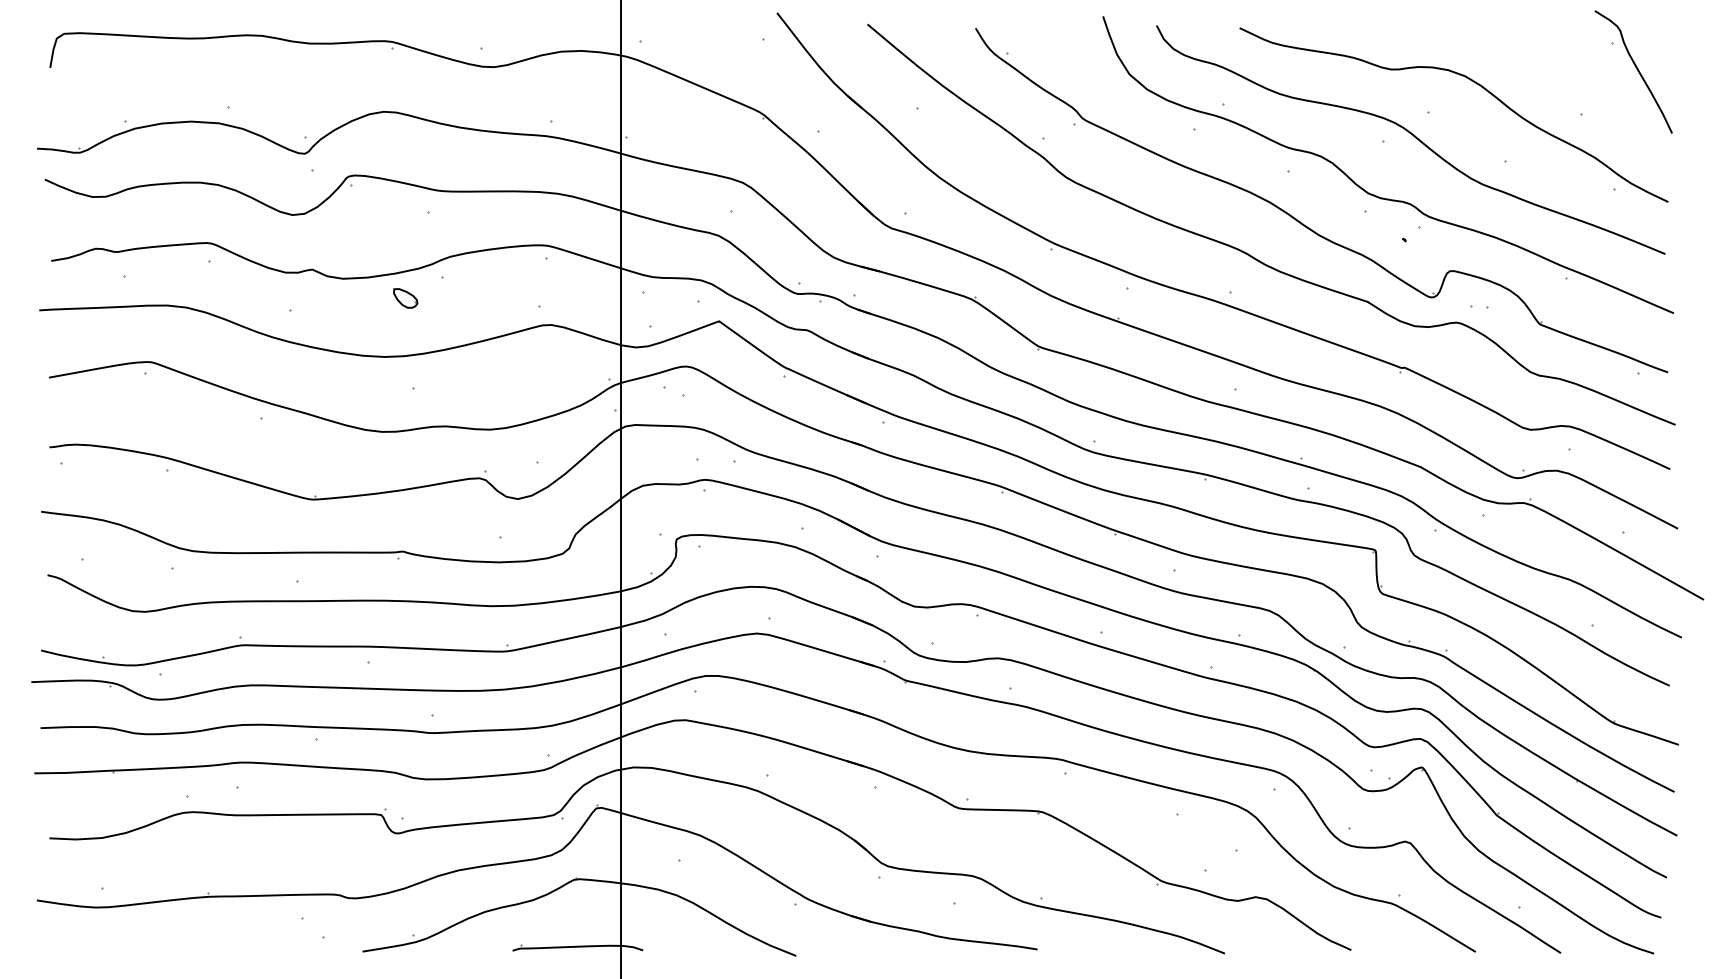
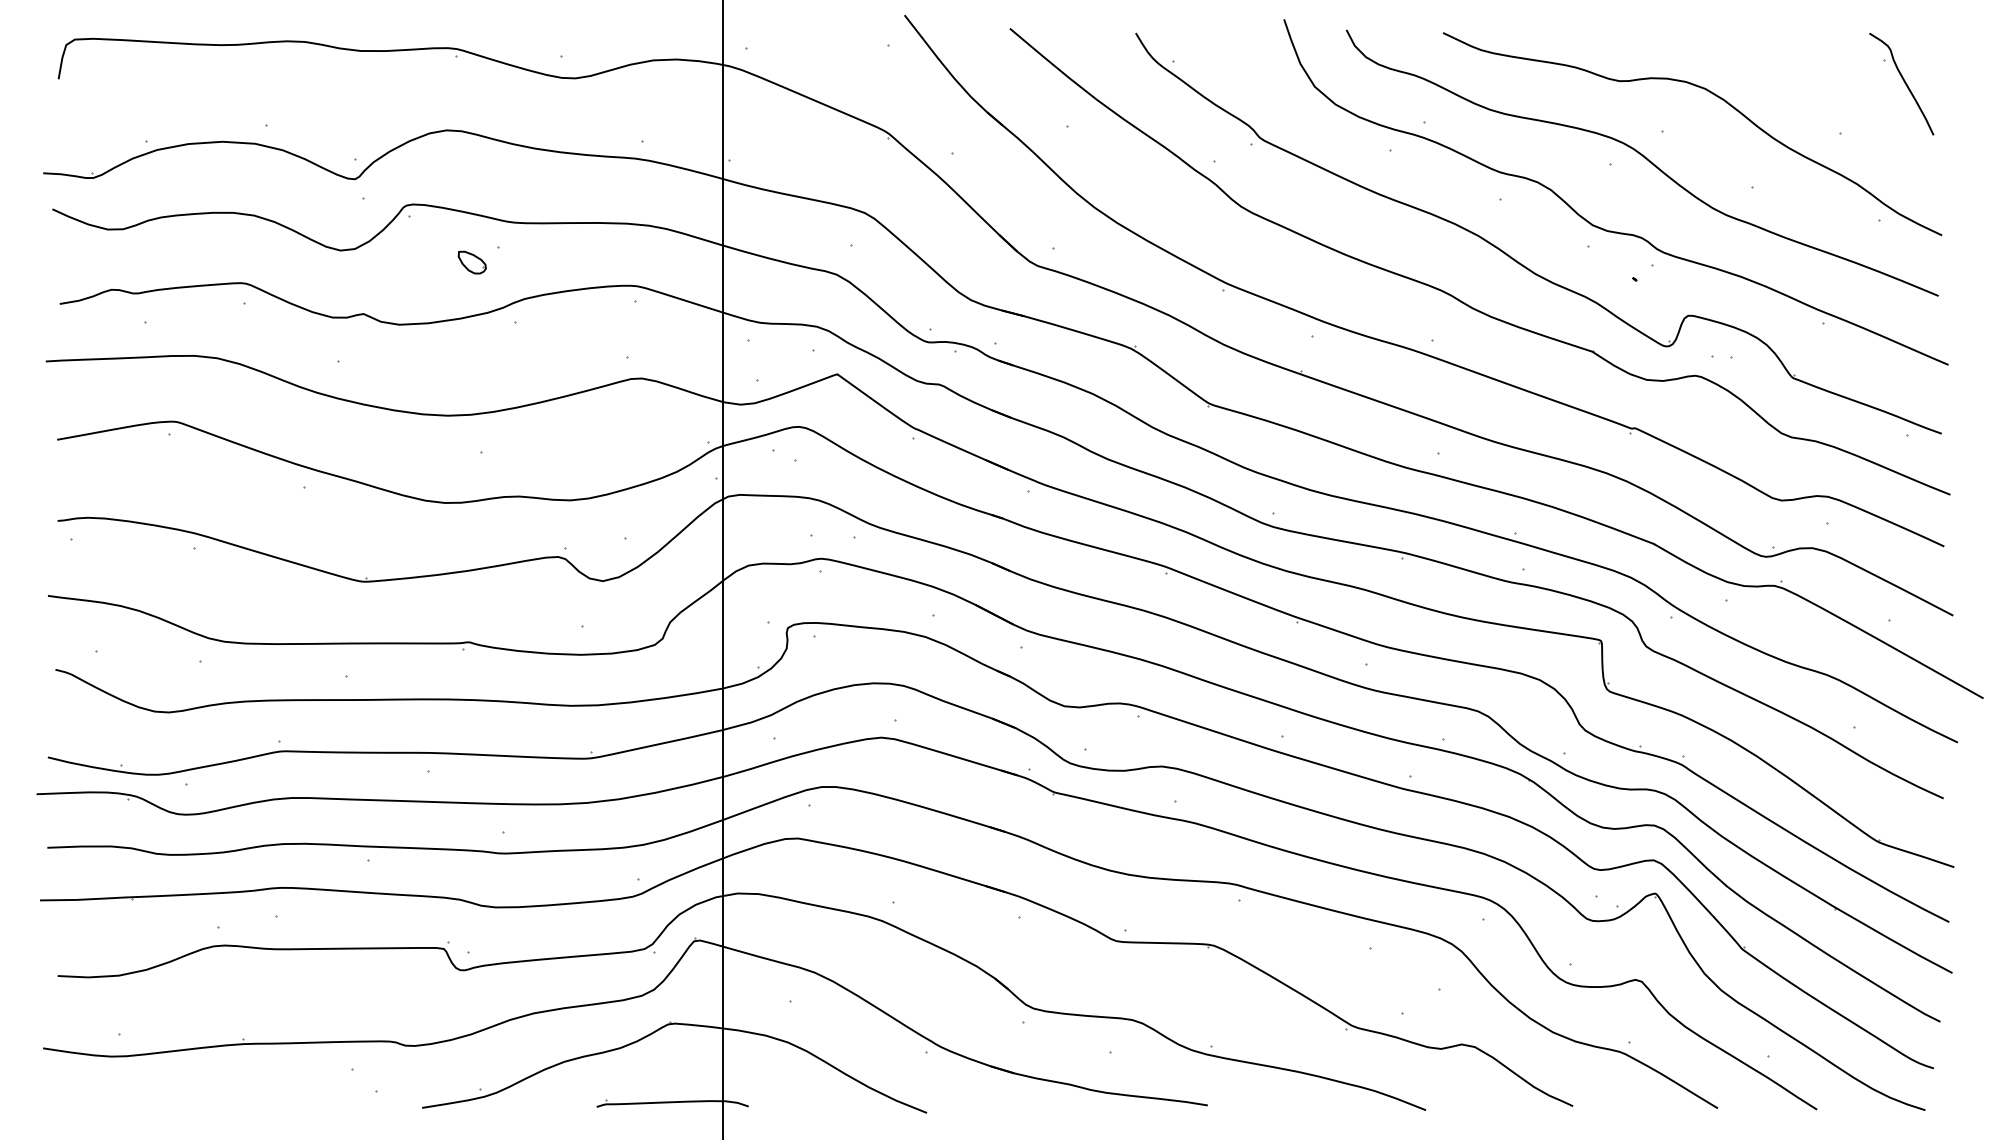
part: (1633, 72) -> (1901, 84), size x0.71
part: (405, 298) -> (472, 262), moved

